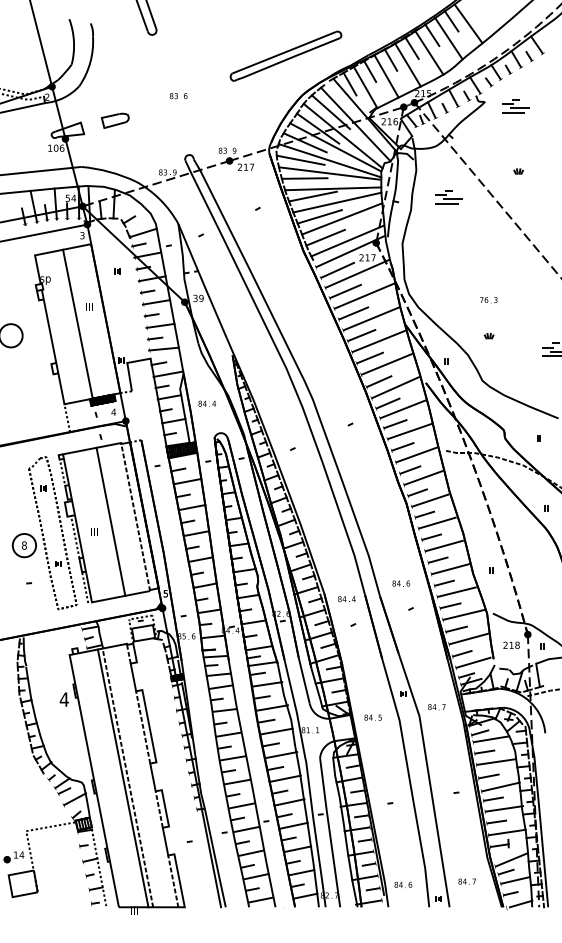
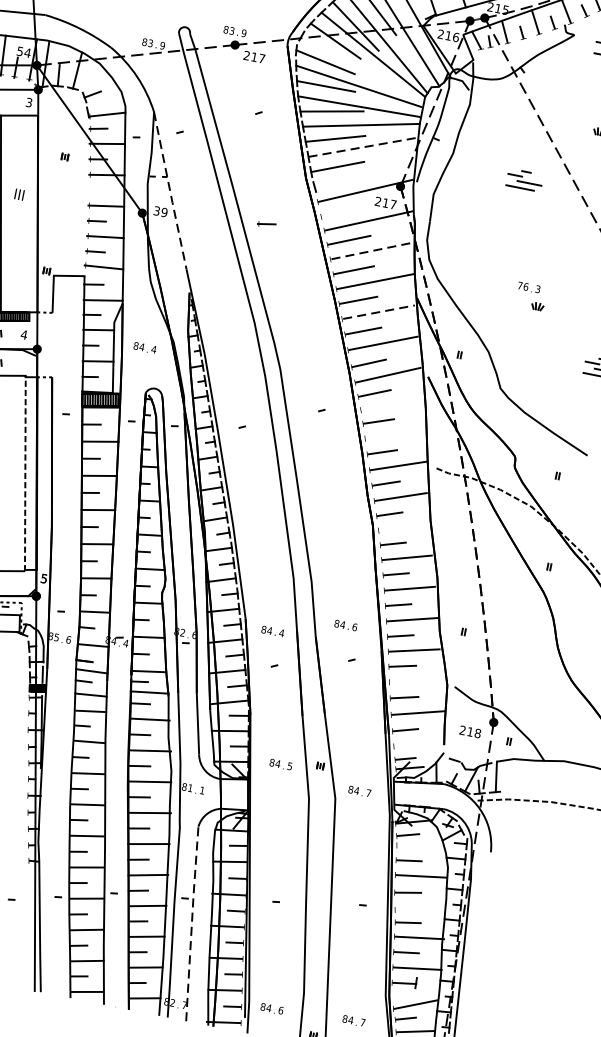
line: (329, 160) -> (362, 69), removed
part: (448, 197) -> (523, 180), moved
line: (342, 218) -> (363, 146), solid -> dashed
line: (347, 240) -> (364, 176), removed
line: (337, 269) -> (344, 210), removed
line: (202, 281) -> (170, 191), solid -> dashed
part: (147, 291) -> (266, 223), moved
line: (364, 295) -> (372, 250), solid -> dashed
part: (488, 336) -> (536, 306), moved
line: (379, 341) -> (379, 312), solid -> dashed
line: (402, 409) -> (391, 404), removed
line: (409, 430) -> (395, 433), removed
line: (430, 500) -> (404, 527), removed
line: (463, 614) -> (417, 680), removed
line: (473, 662) -> (417, 744), removed
text: (372, 717) -> (280, 764), moved
line: (491, 739) -> (420, 846), removed
line: (500, 786) -> (420, 908), removed
line: (329, 831) -> (191, 922), solid -> dashed

